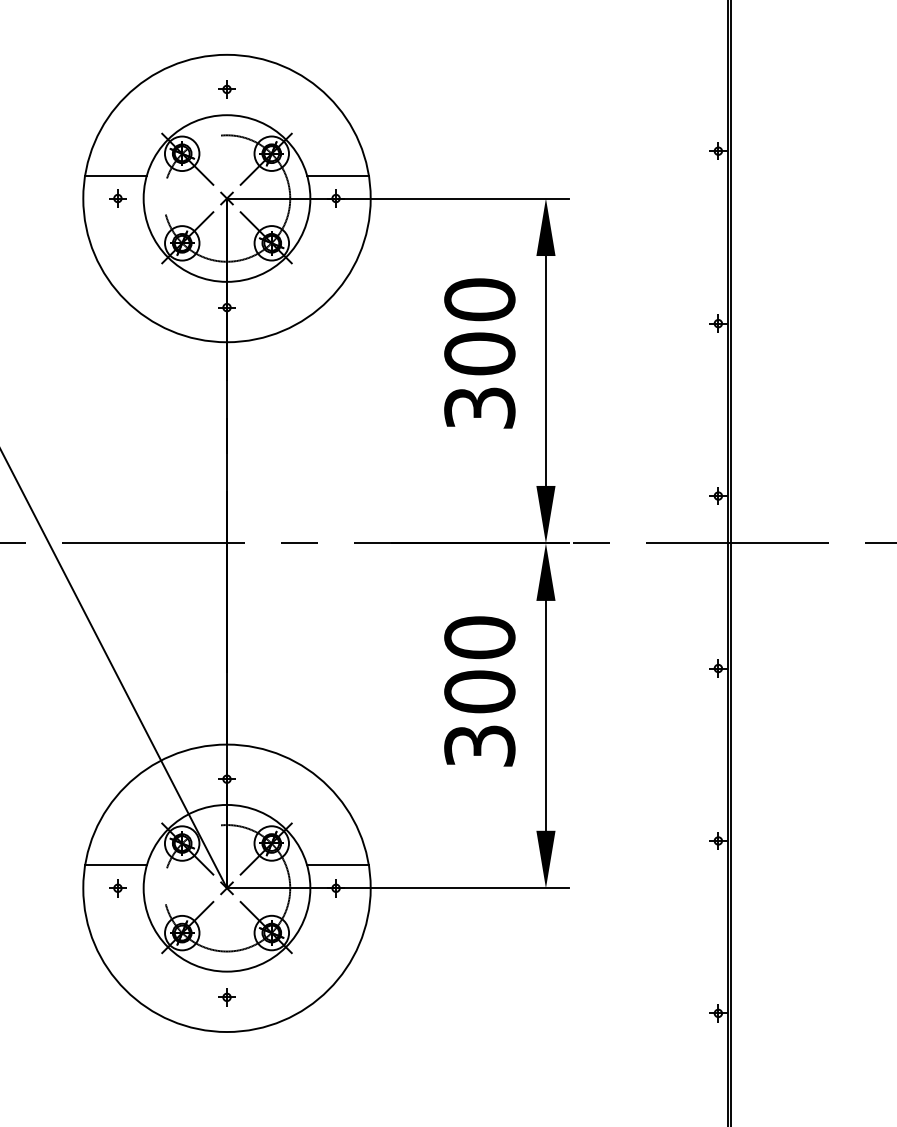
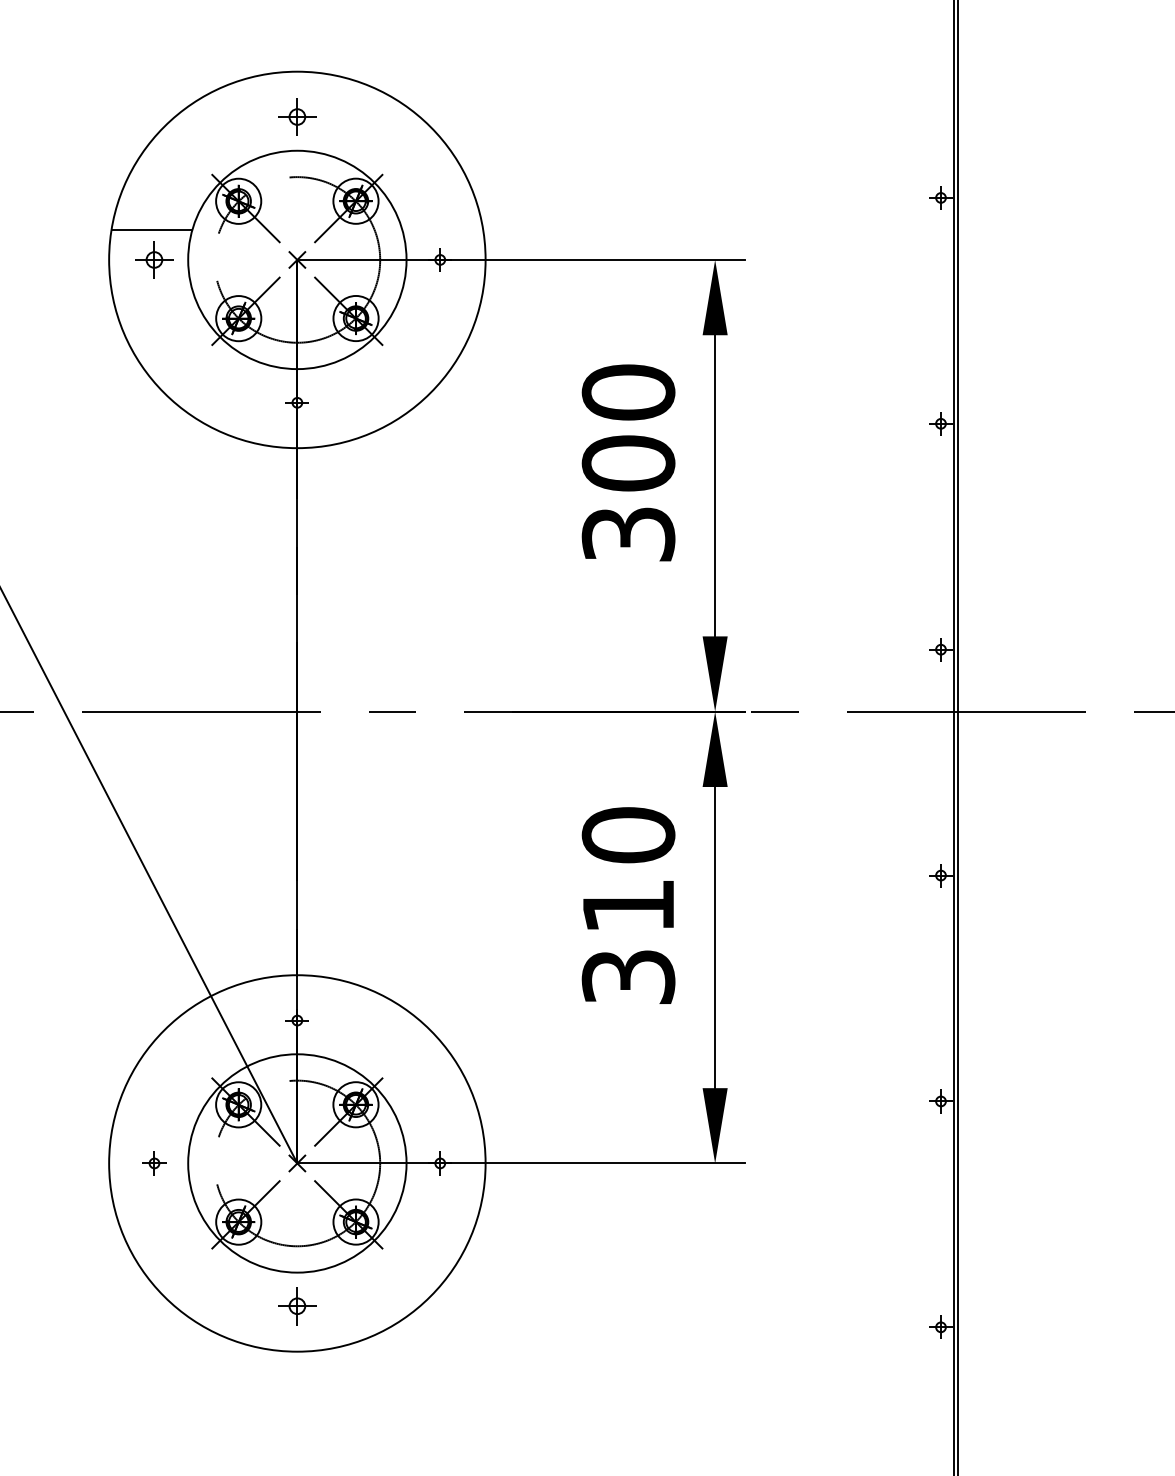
part: (226, 89) -> (296, 117), size x1.6
line: (337, 175) -> (442, 229), removed
part: (117, 198) -> (153, 259), size x1.6
text: (479, 691) -> (628, 905), 300 -> 310
line: (115, 865) -> (151, 1133), removed
line: (337, 865) -> (442, 1133), removed
part: (226, 997) -> (296, 1306), size x1.6

